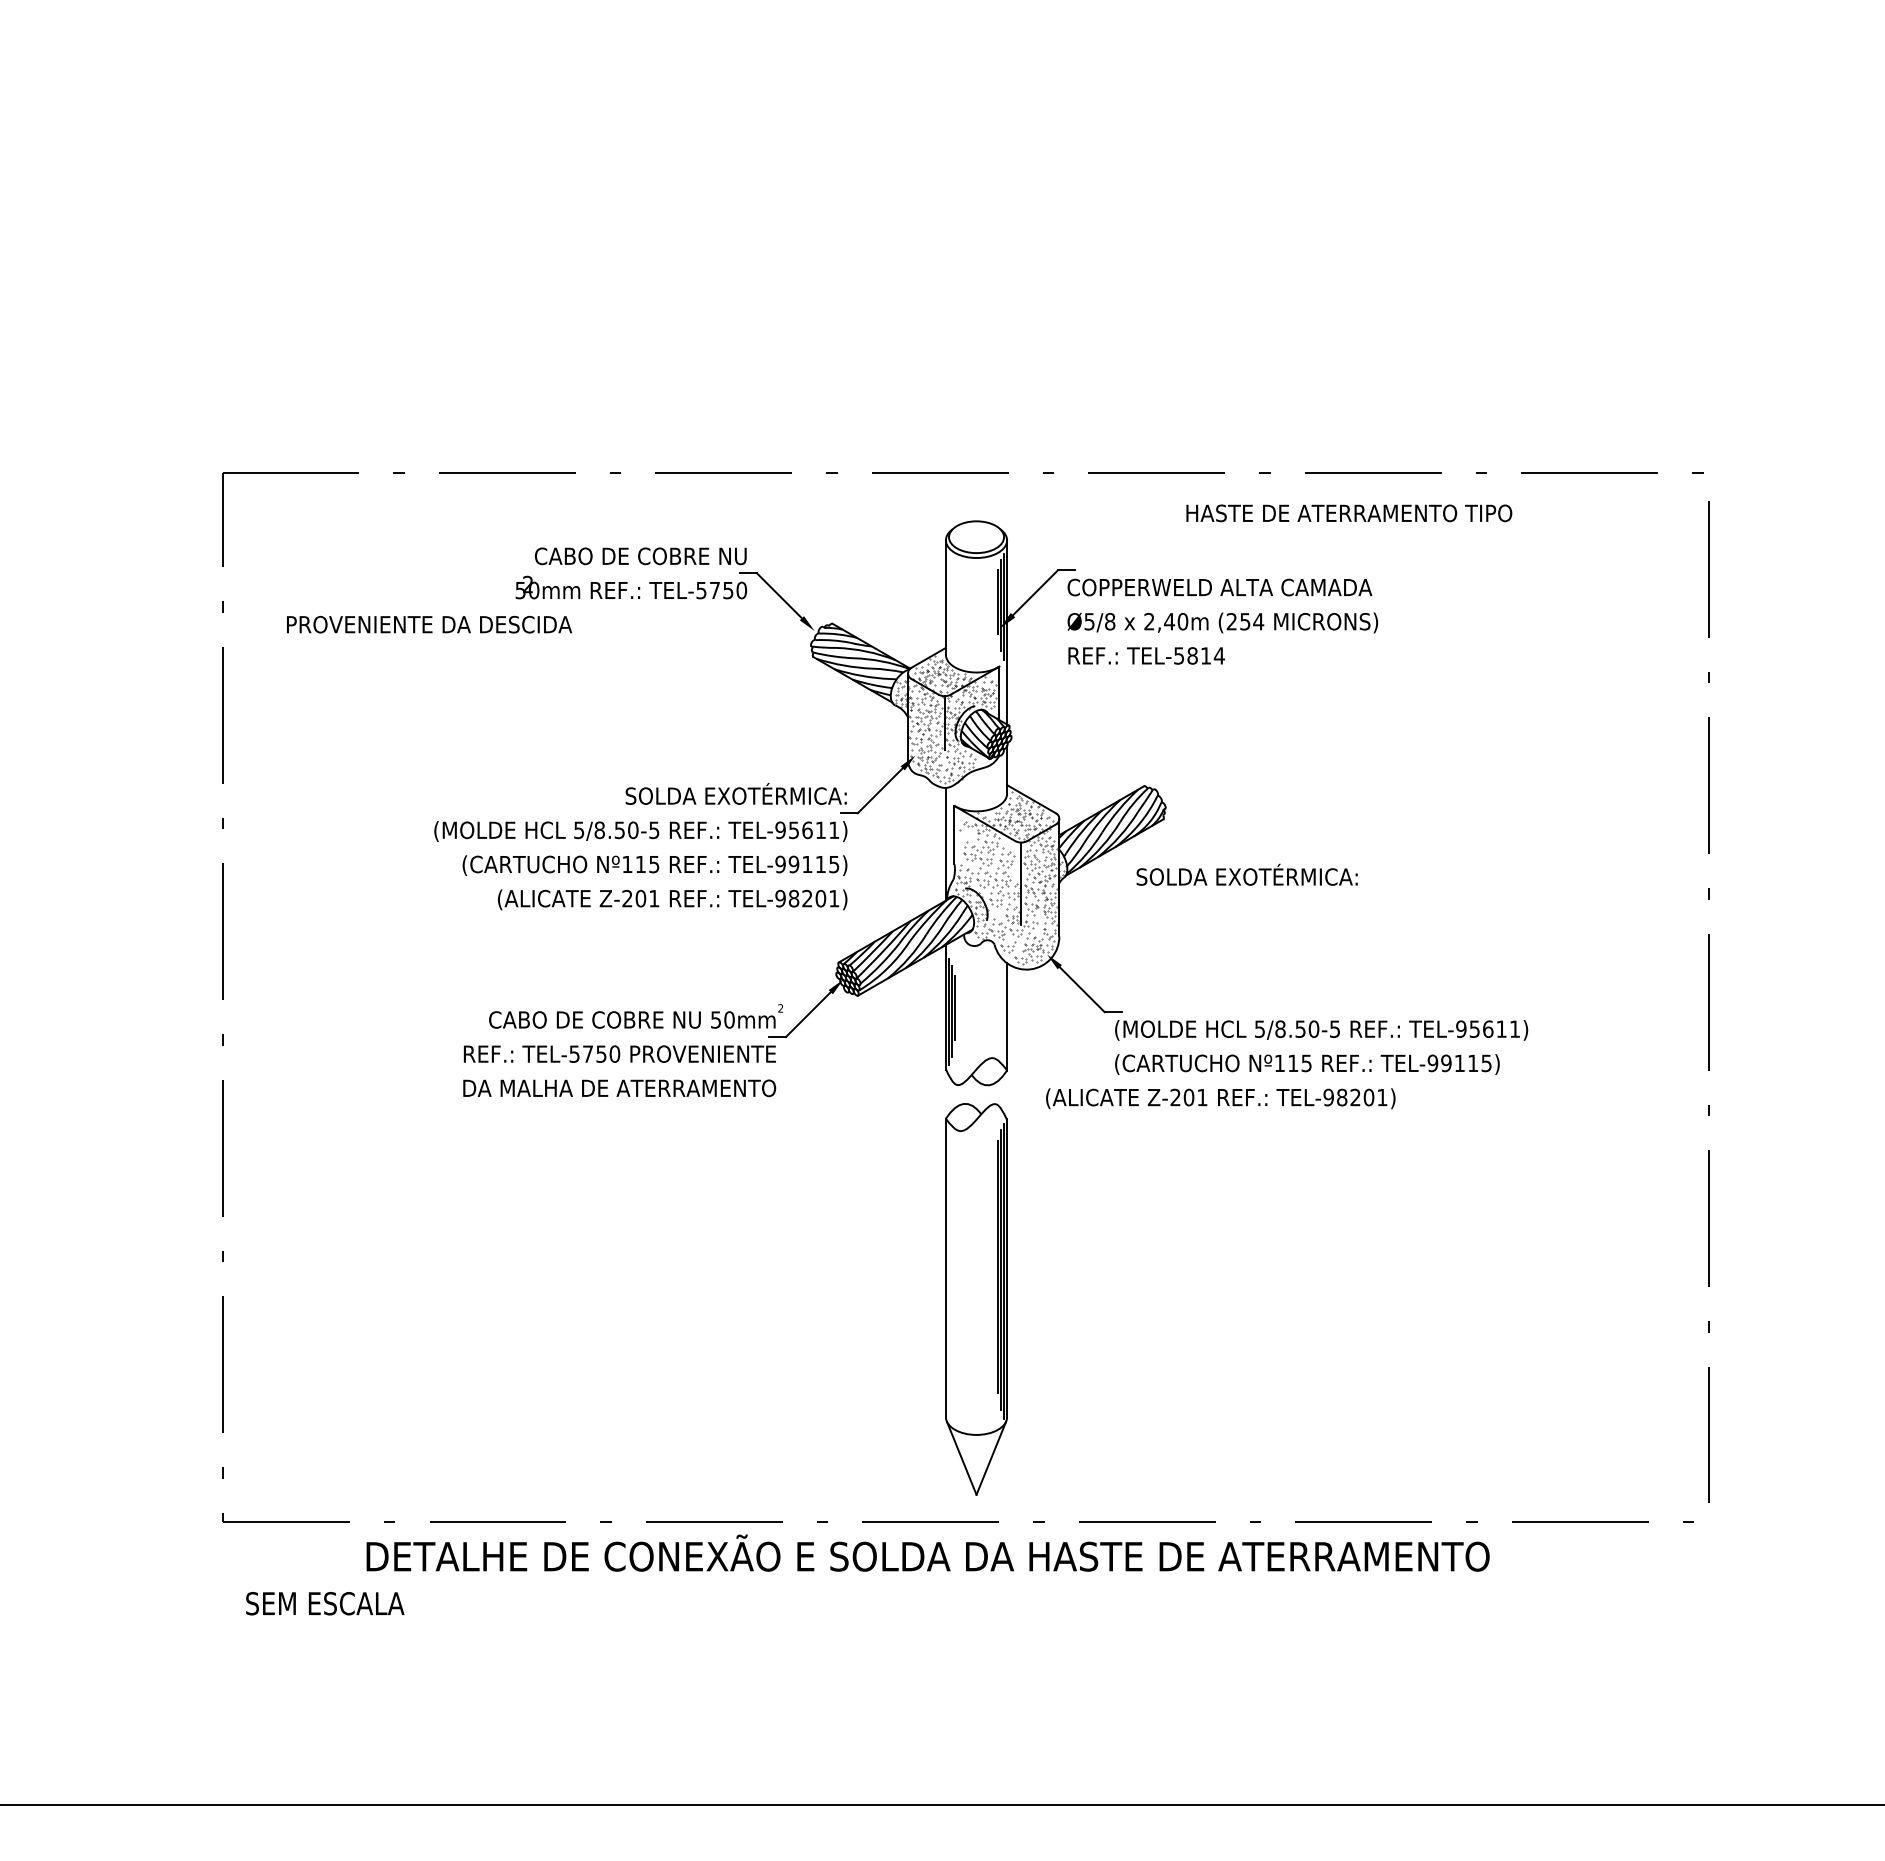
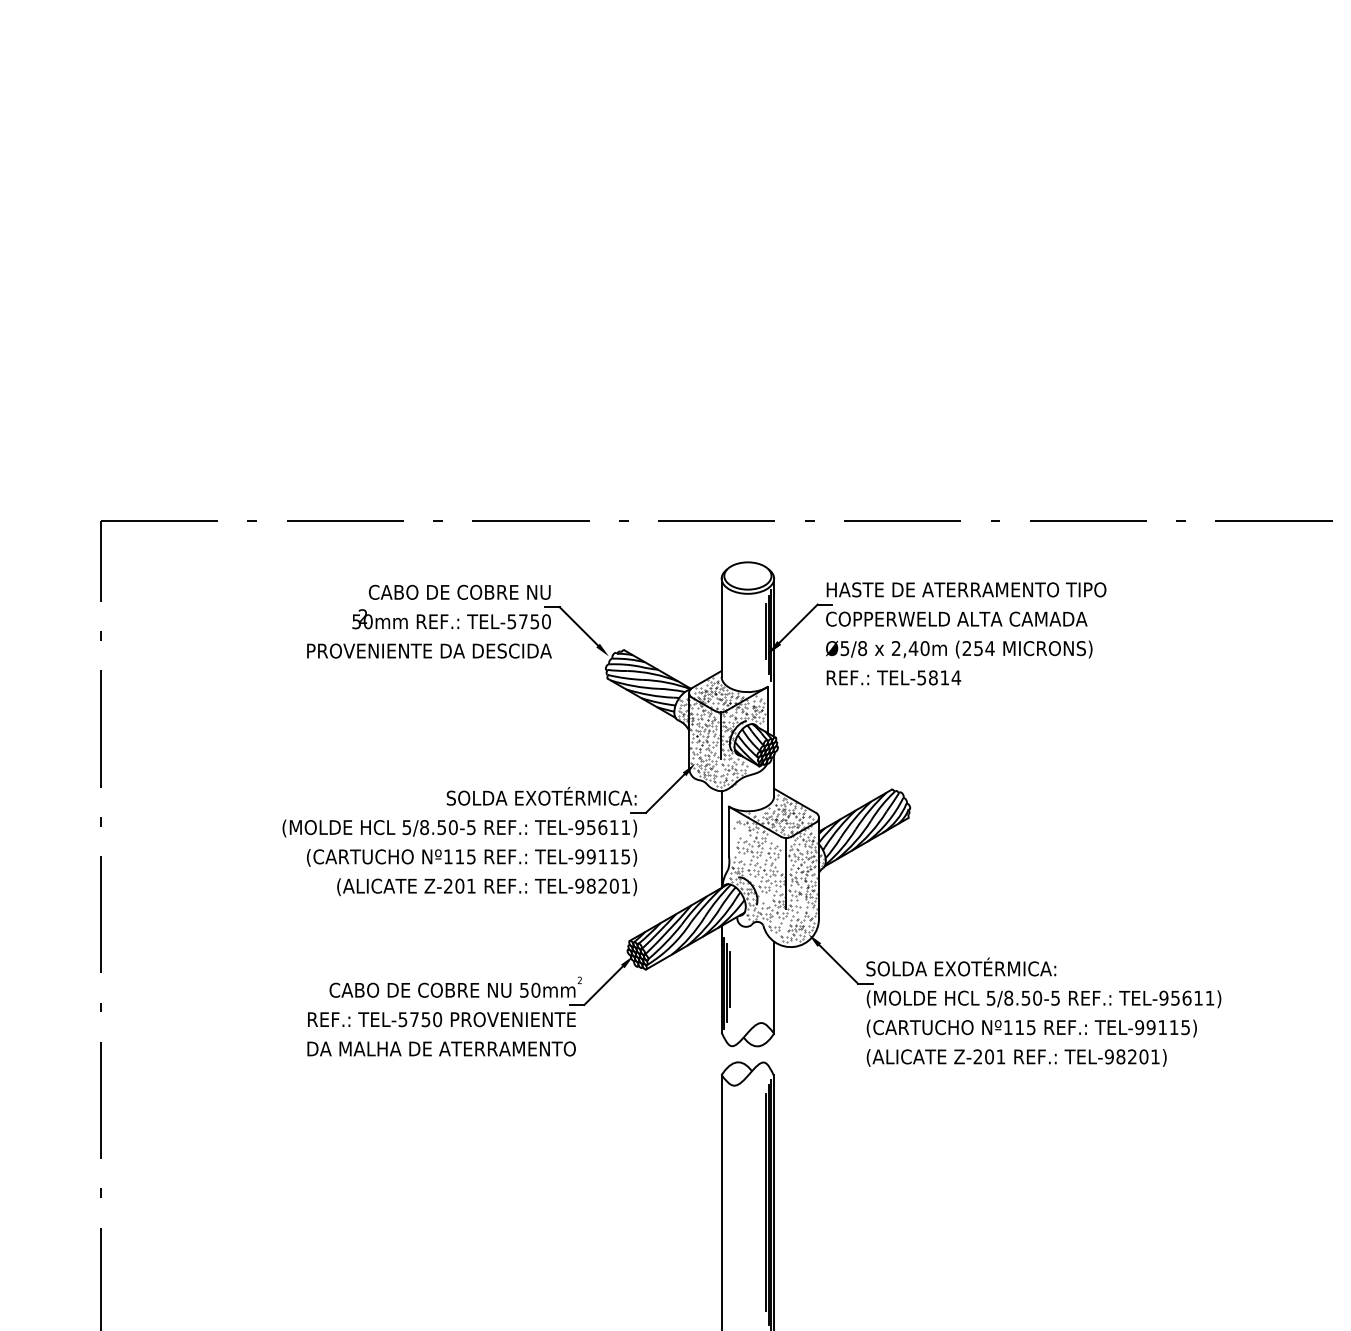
text: (1349, 513) -> (966, 589), moved
text: (429, 624) -> (429, 650), moved
text: (1246, 874) -> (960, 966), moved
text: (1220, 1098) -> (1016, 1057), moved

